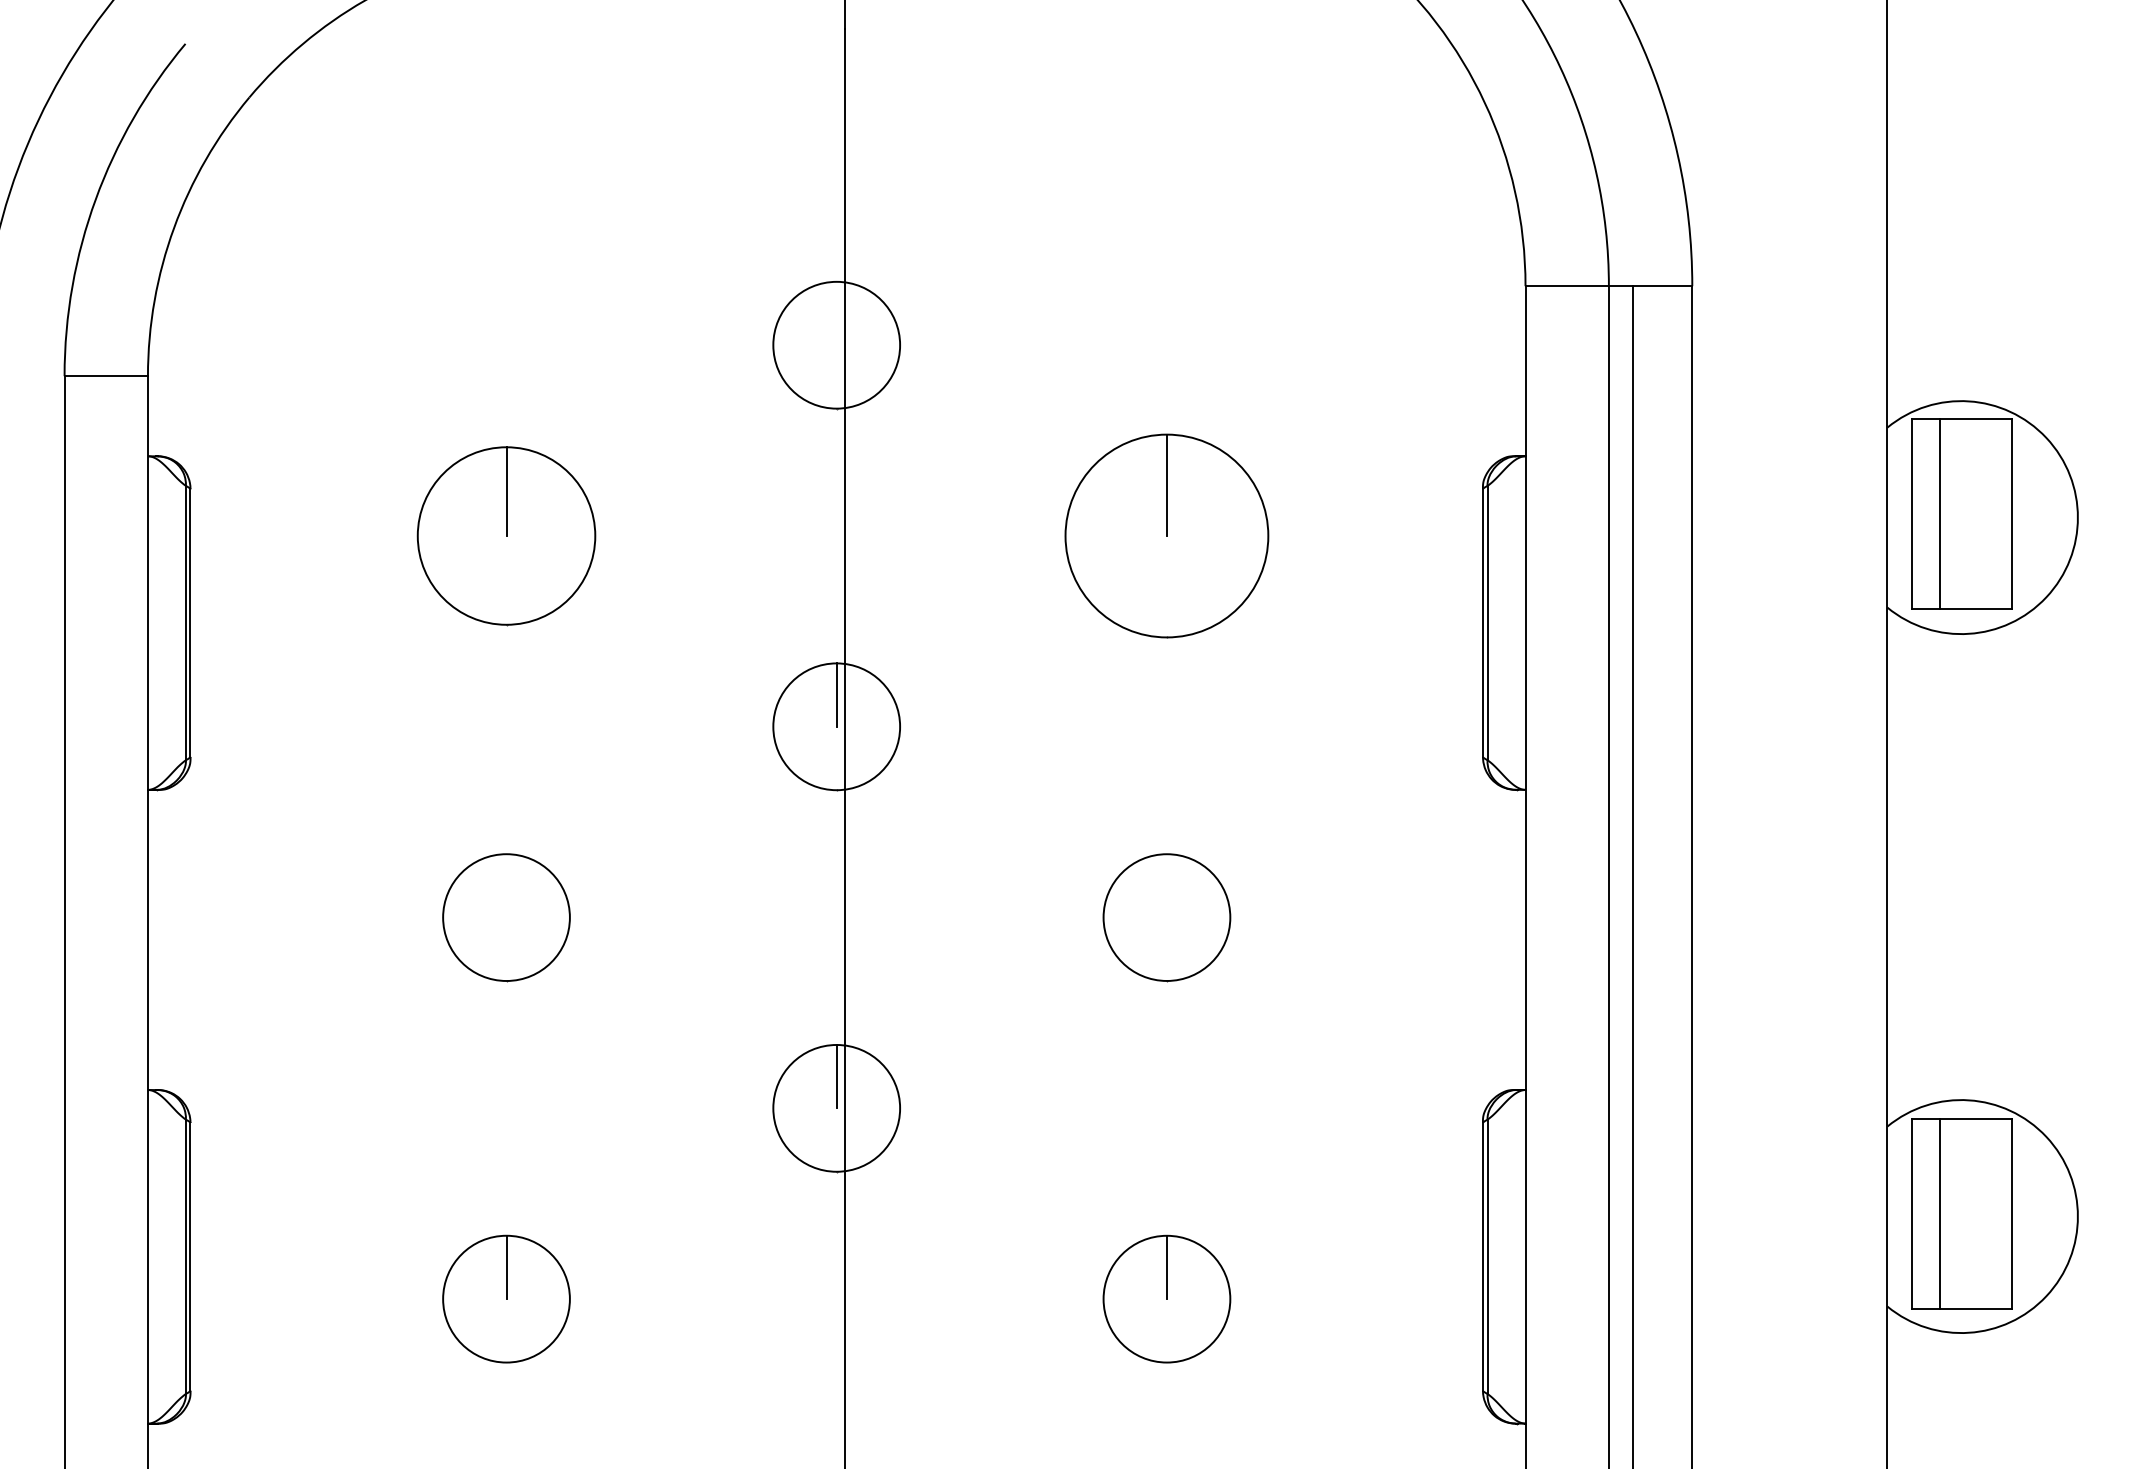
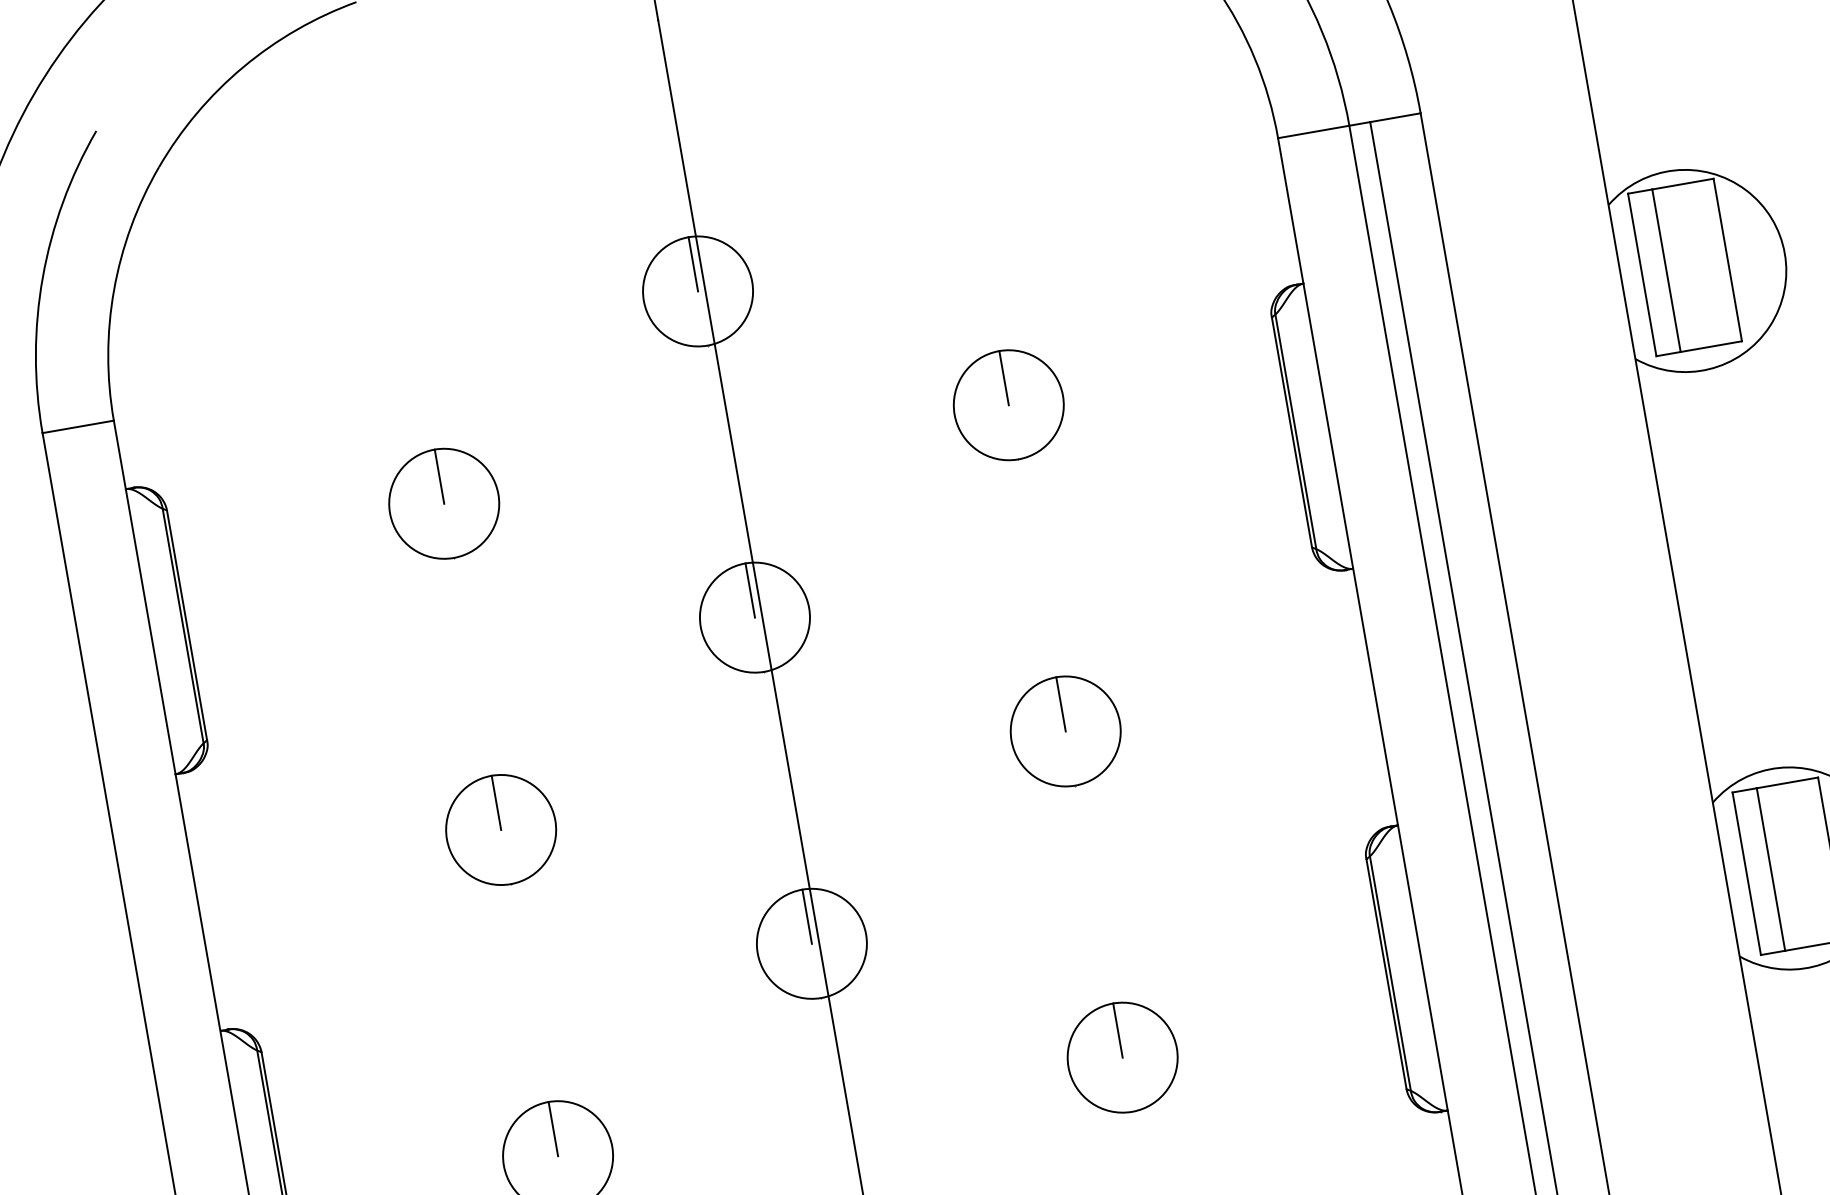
line: (836, 313) -> (693, 264), added
part: (506, 535) -> (444, 503), size x0.71
part: (1166, 535) -> (1008, 404), size x0.62
line: (506, 885) -> (496, 802), added
line: (1166, 885) -> (1060, 704), added

